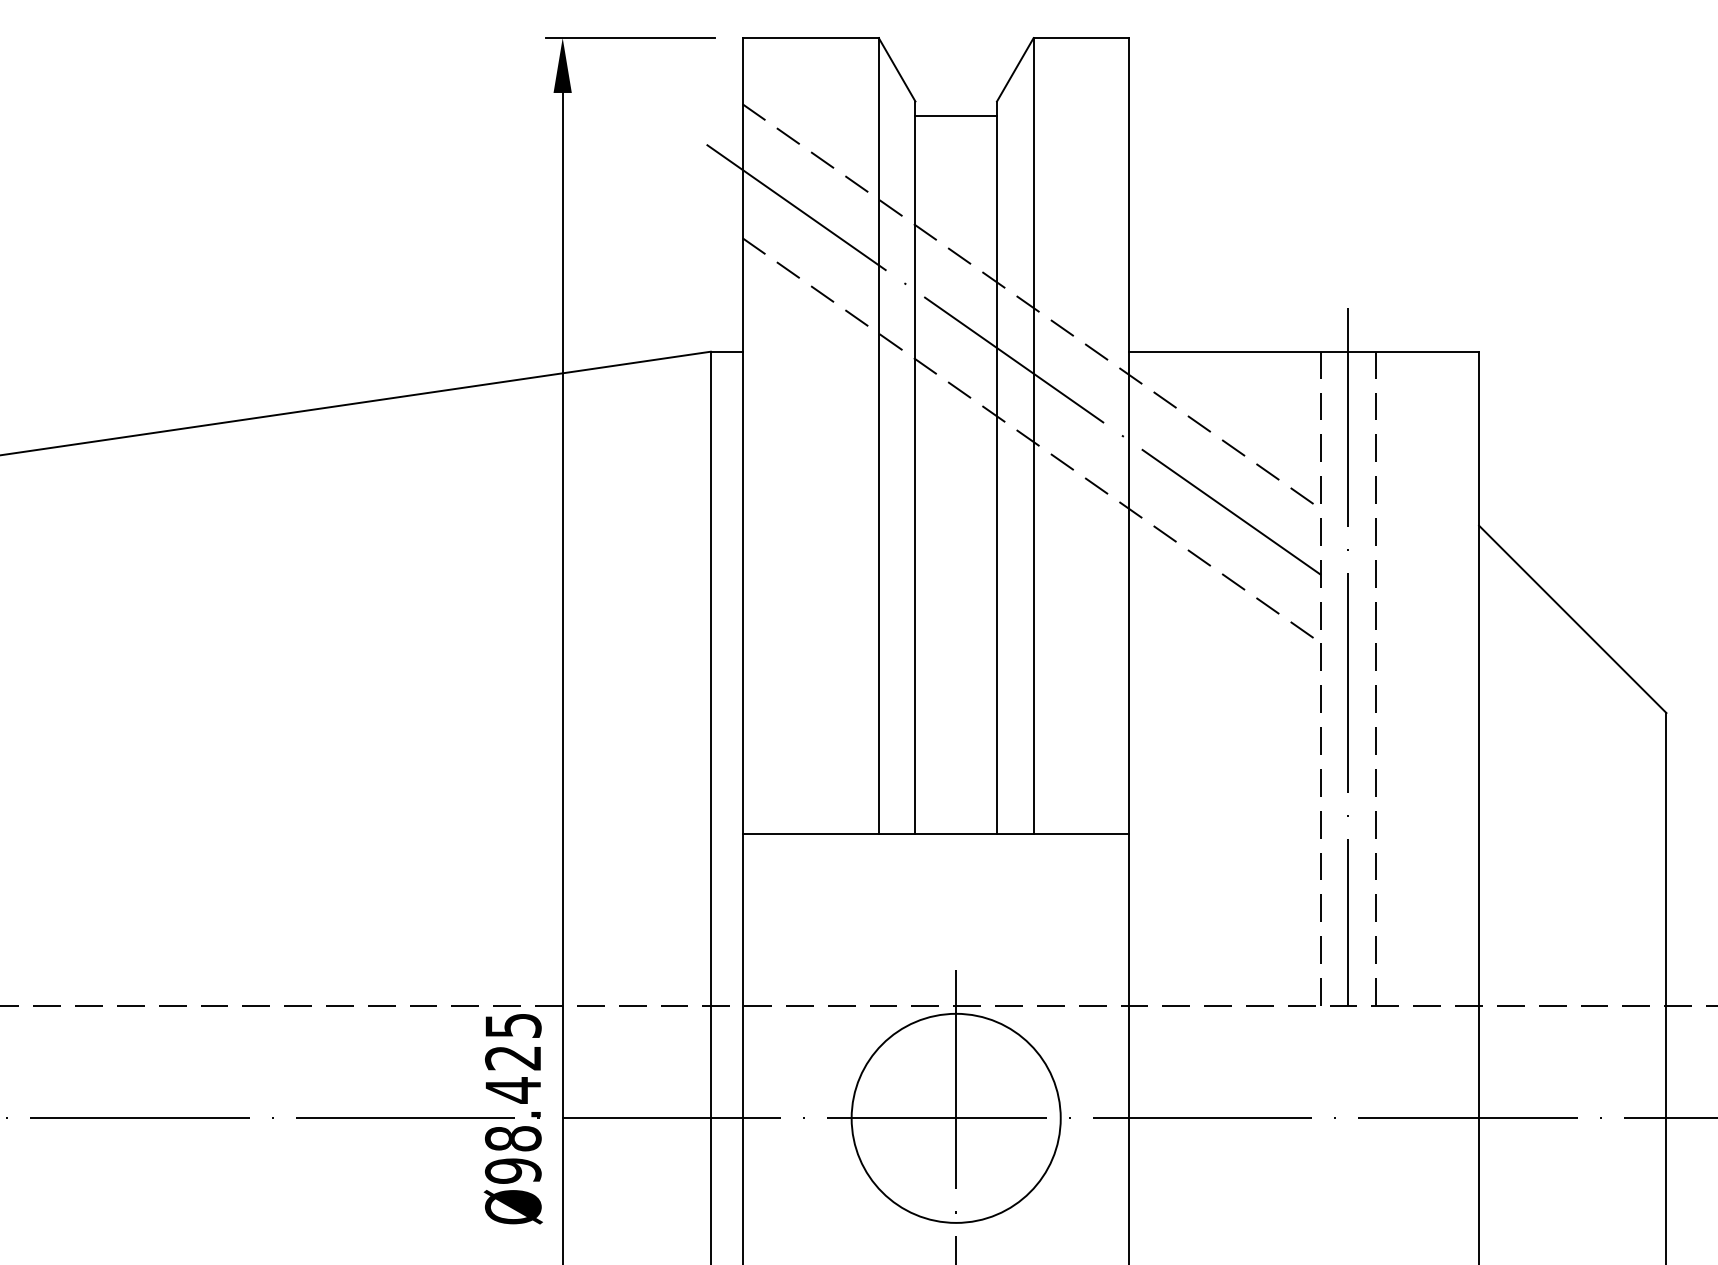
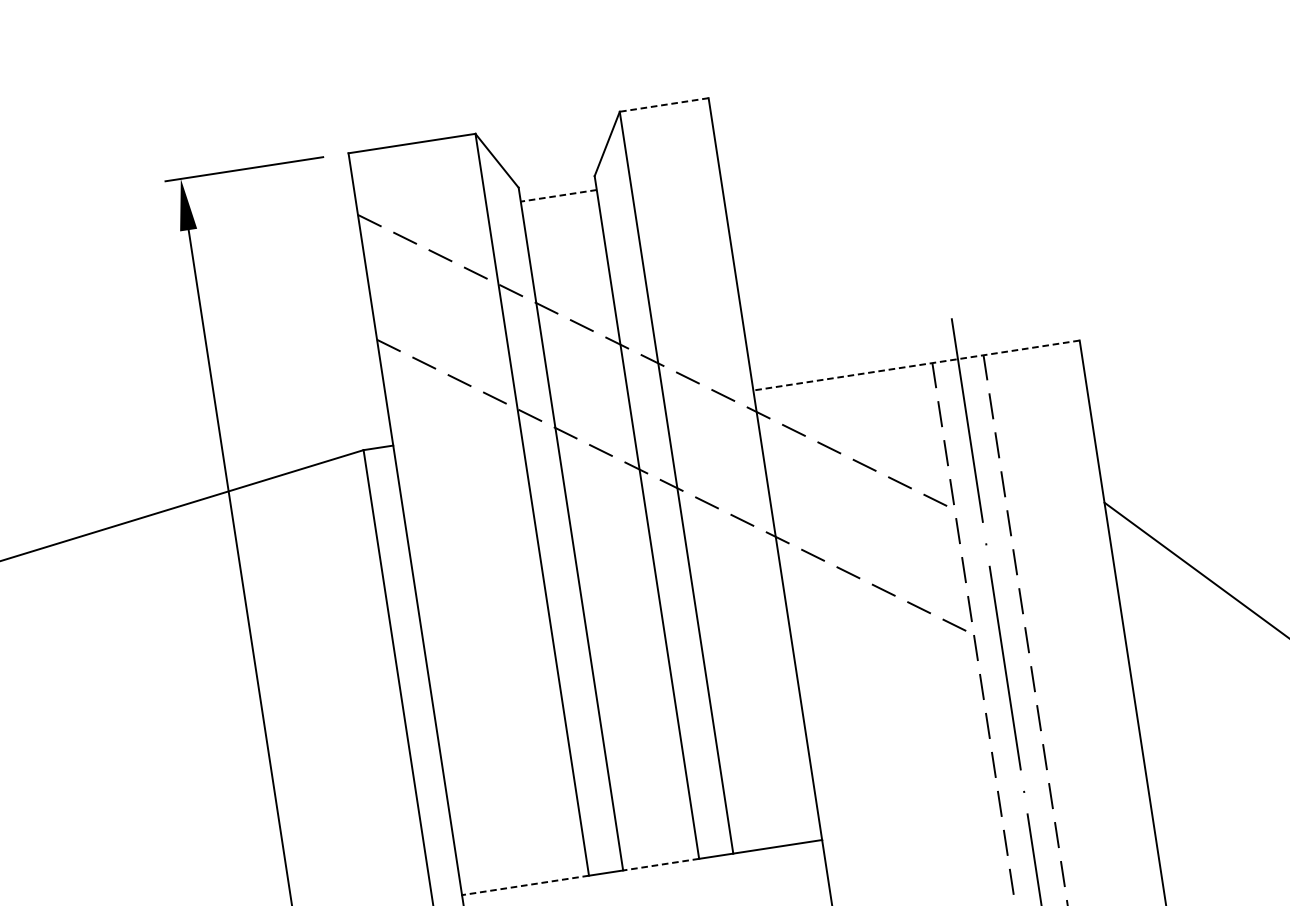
line: (1081, 38) -> (664, 105), solid -> dashed
line: (956, 116) -> (559, 195), solid -> dashed
line: (1303, 351) -> (916, 365), solid -> dashed
line: (1013, 359) -> (646, 414), removed
line: (810, 834) -> (525, 885), solid -> dashed
line: (956, 834) -> (661, 865), solid -> dashed

